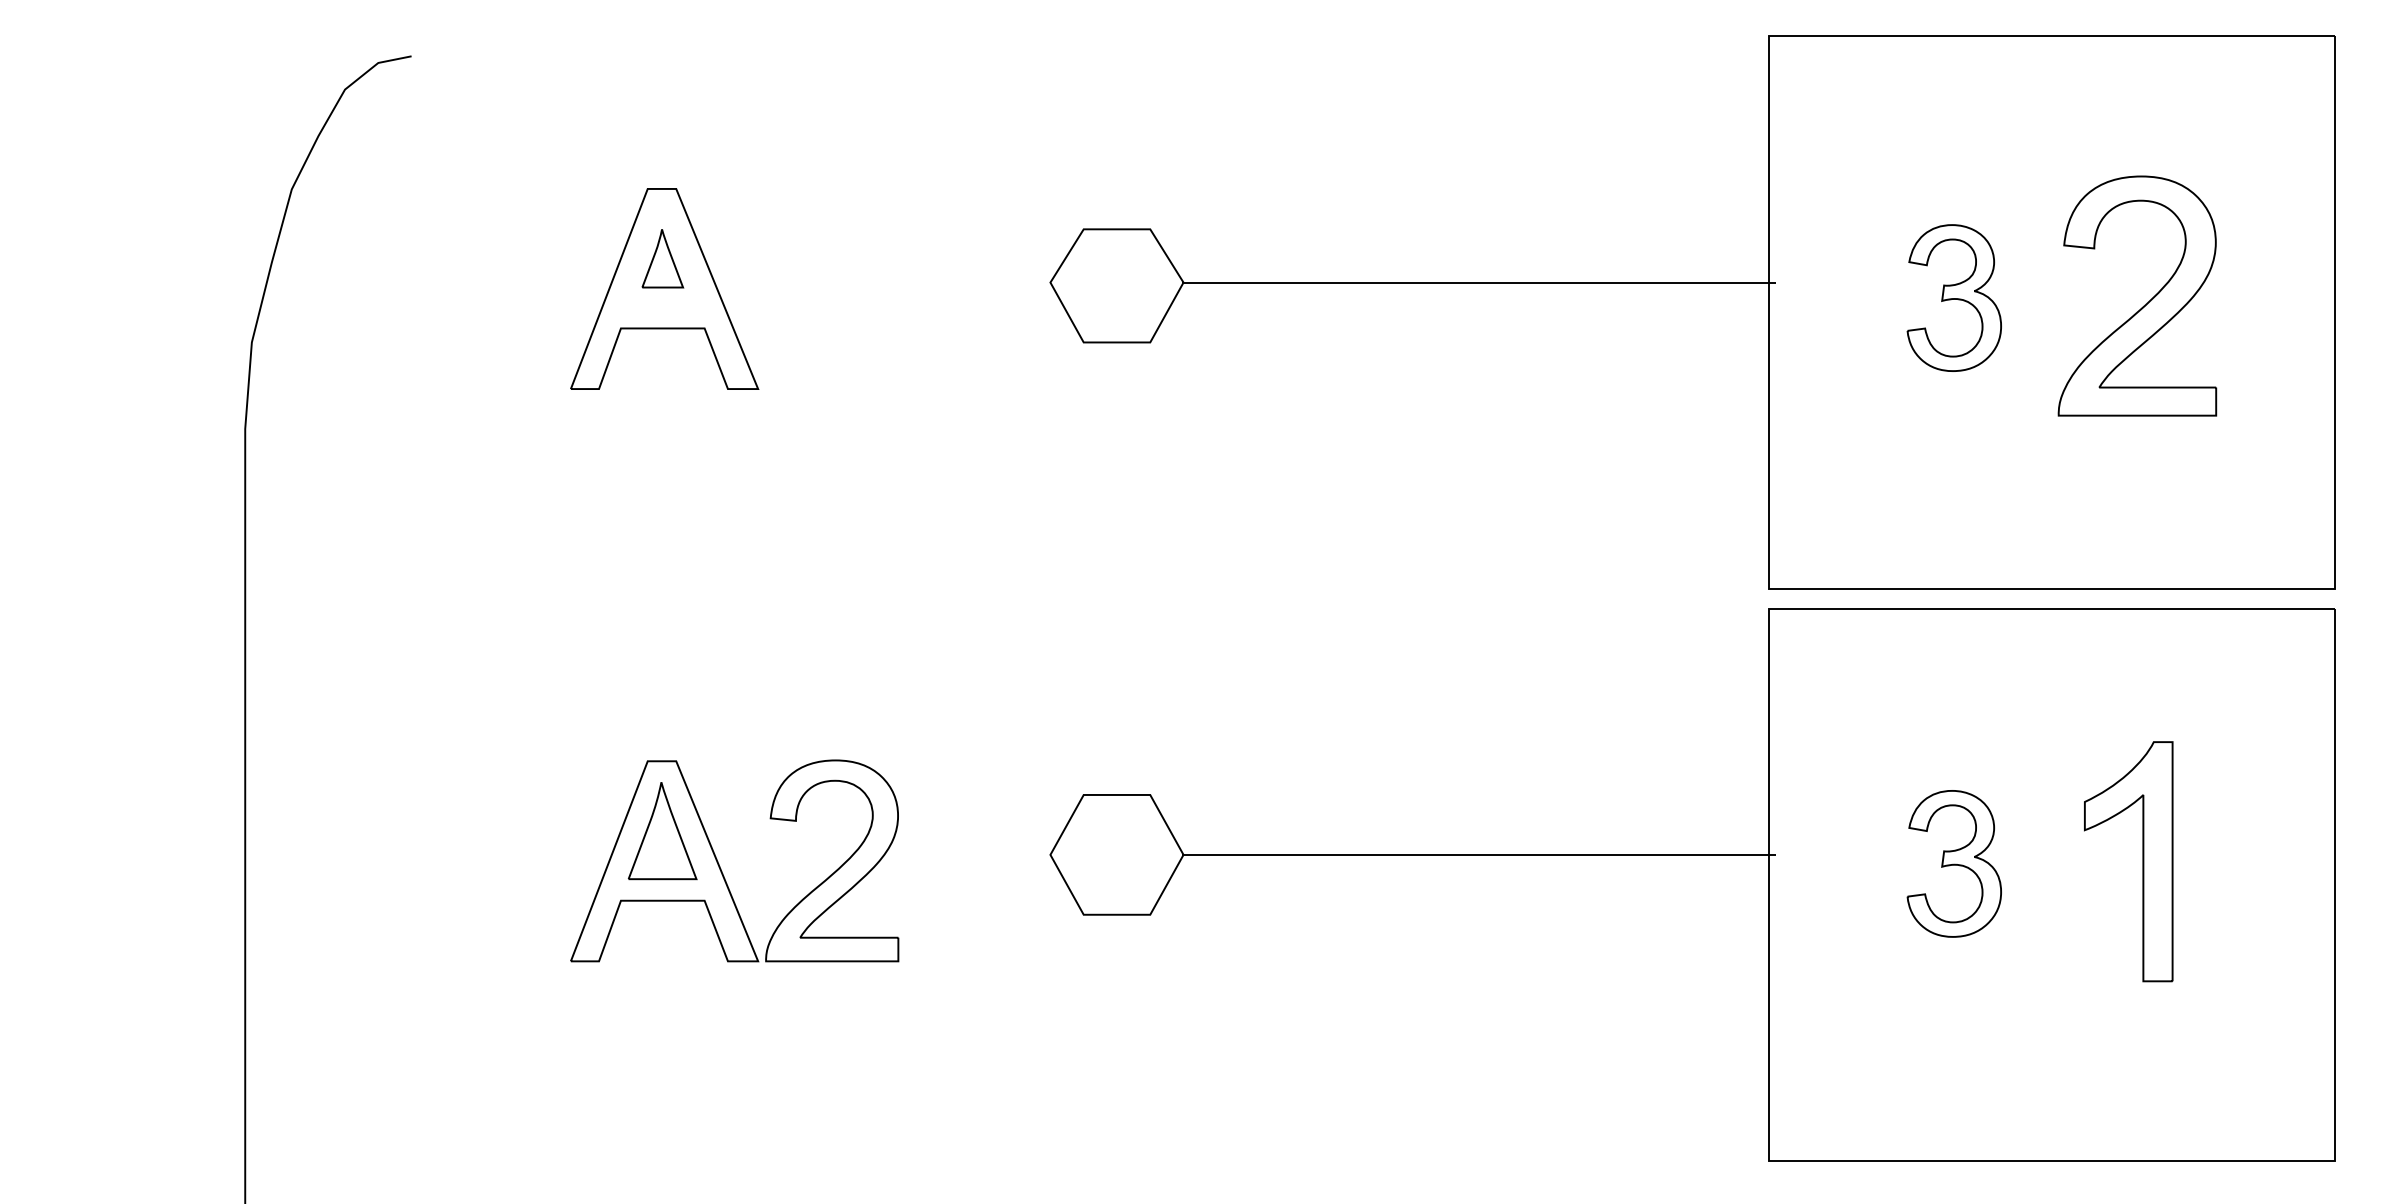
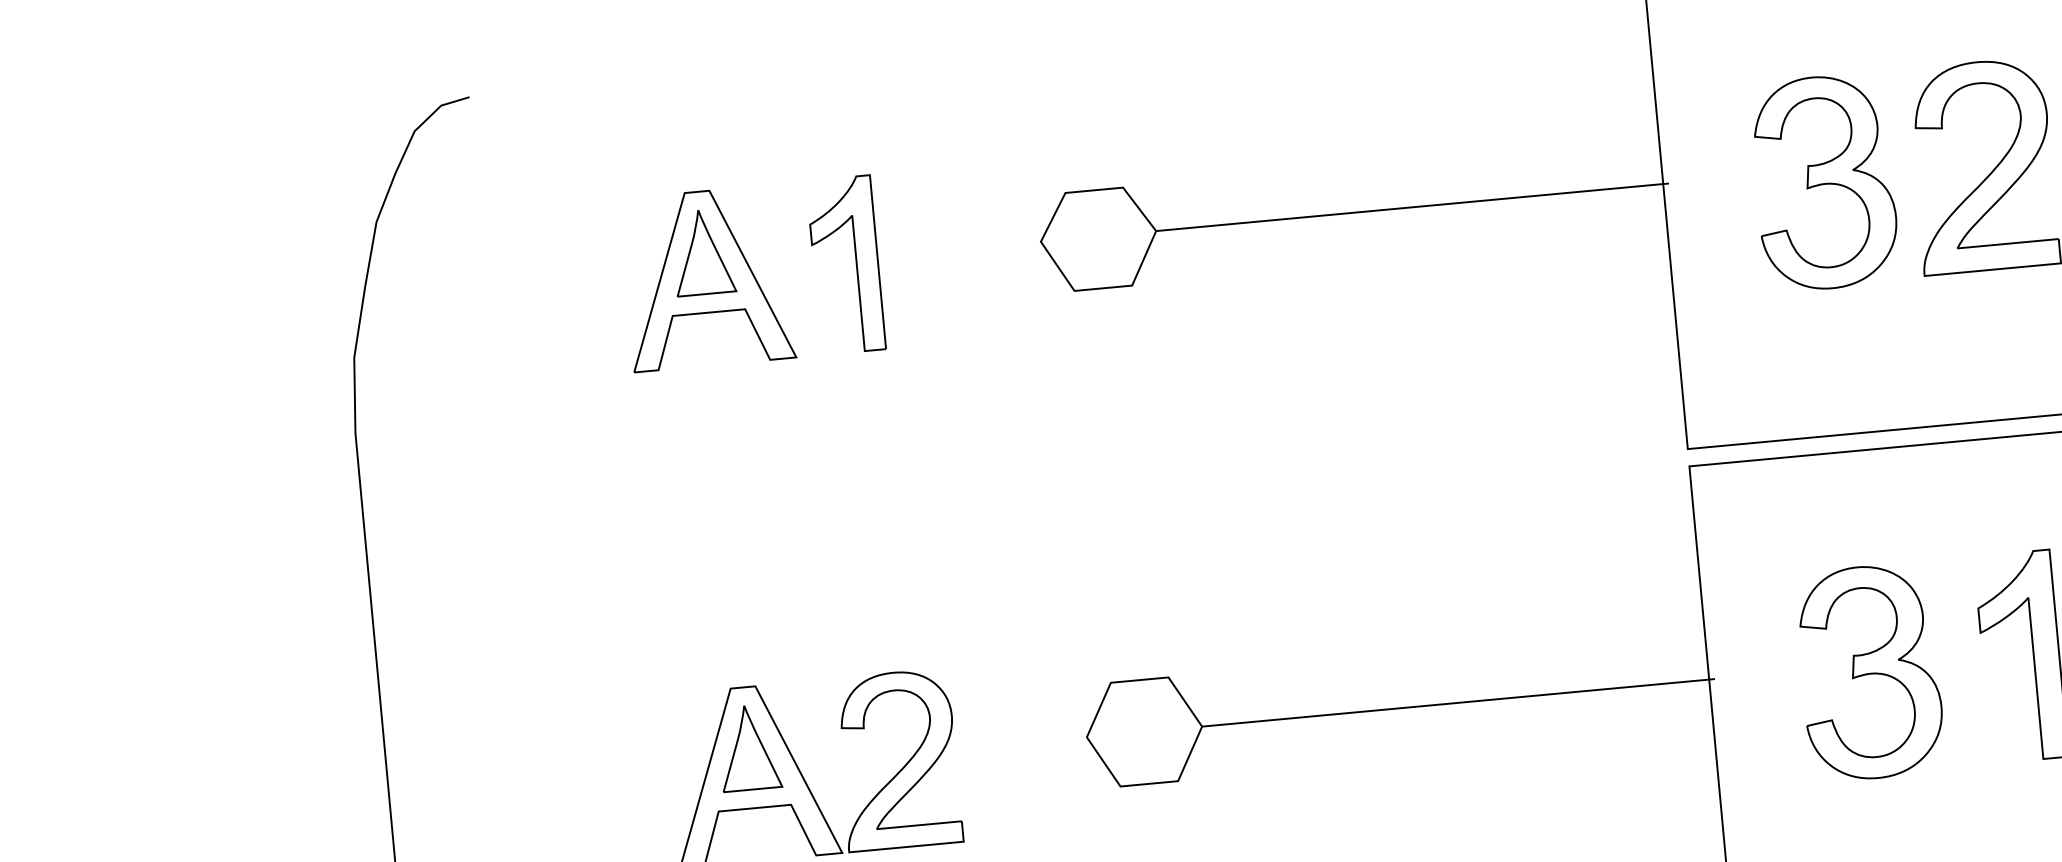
part: (662, 258) -> (703, 252), size x1.67
part: (836, 288) -> (856, 264), added
part: (1954, 297) -> (1824, 182), size x1.67
part: (1954, 863) -> (1870, 672), size x1.67

